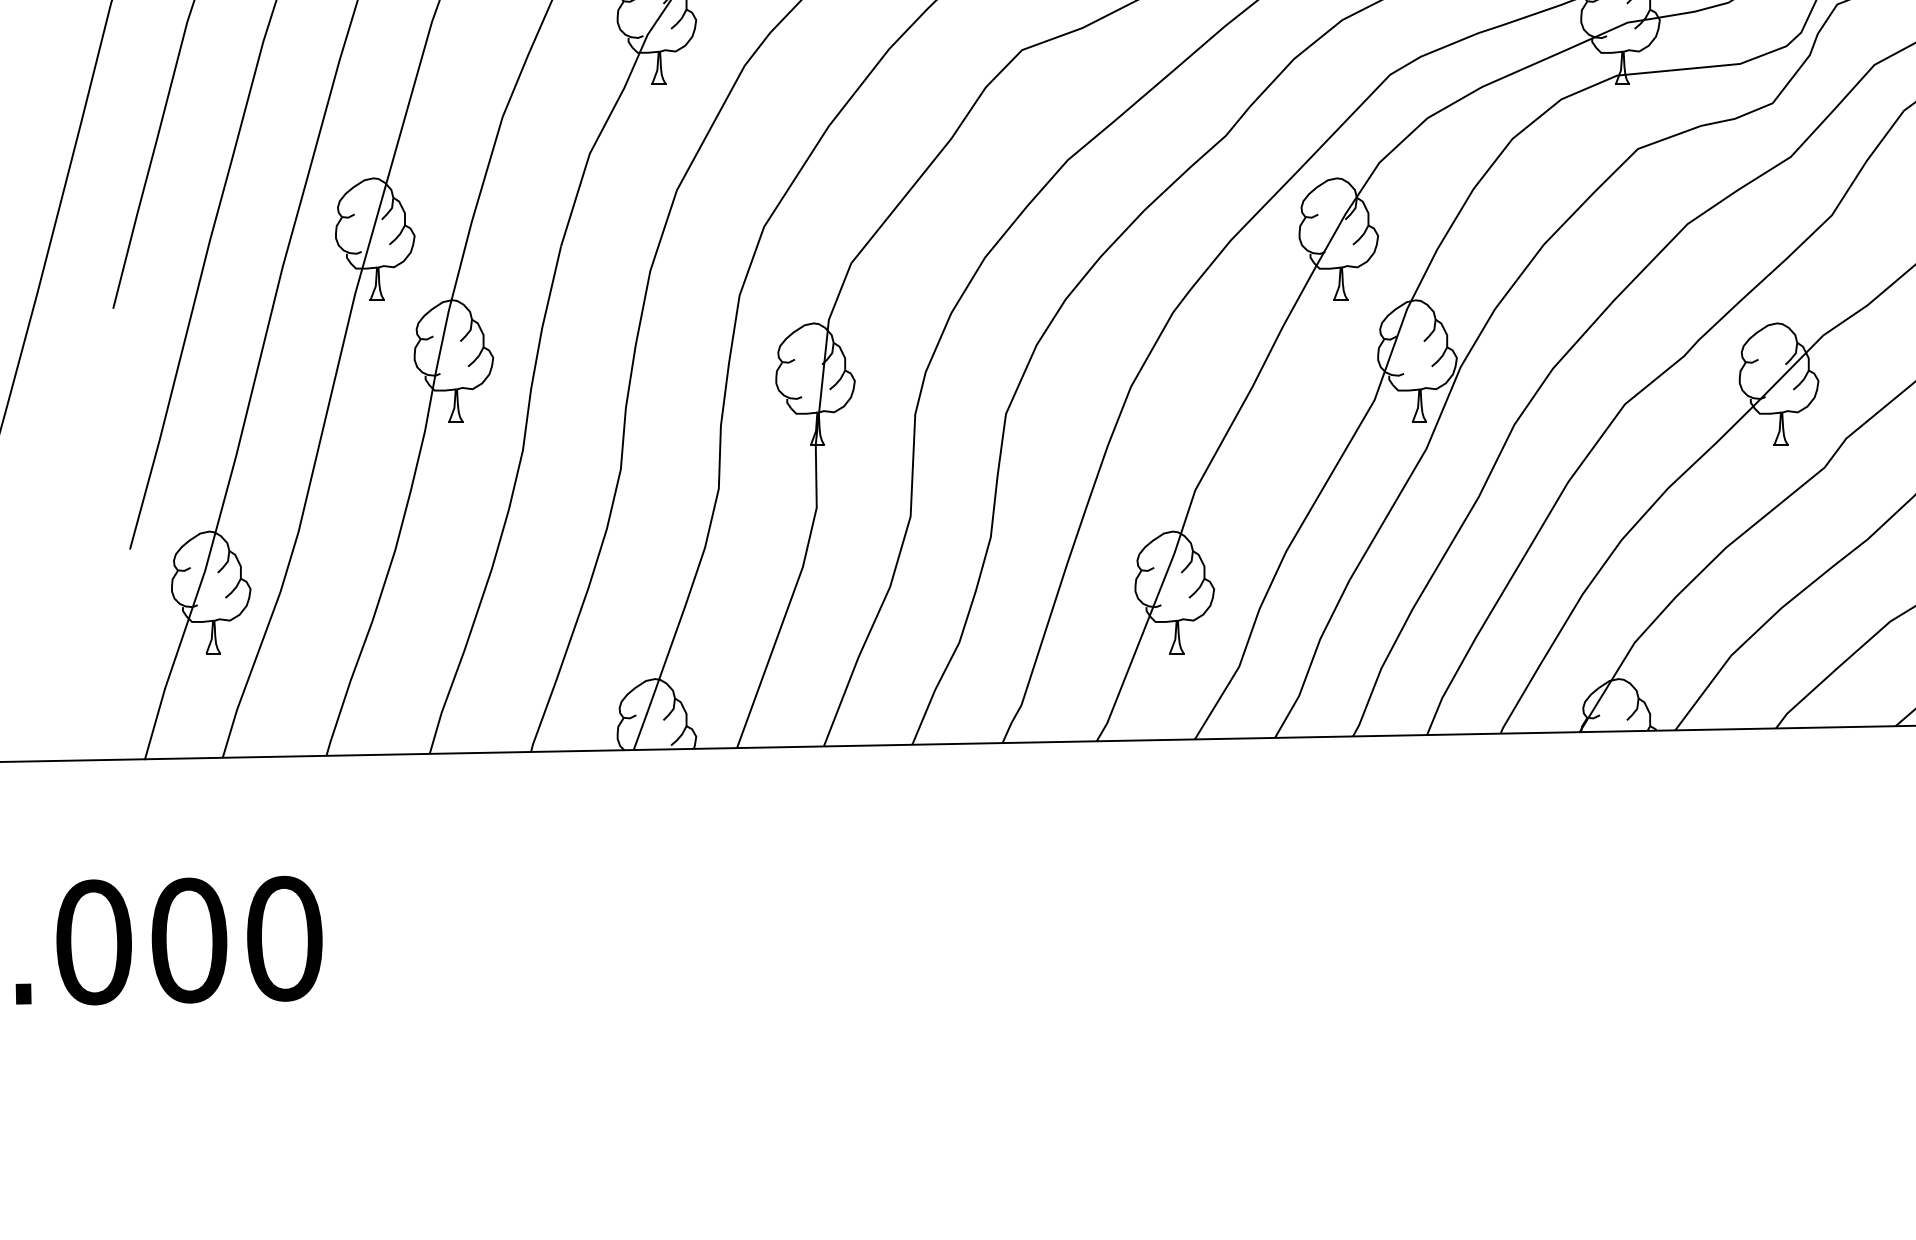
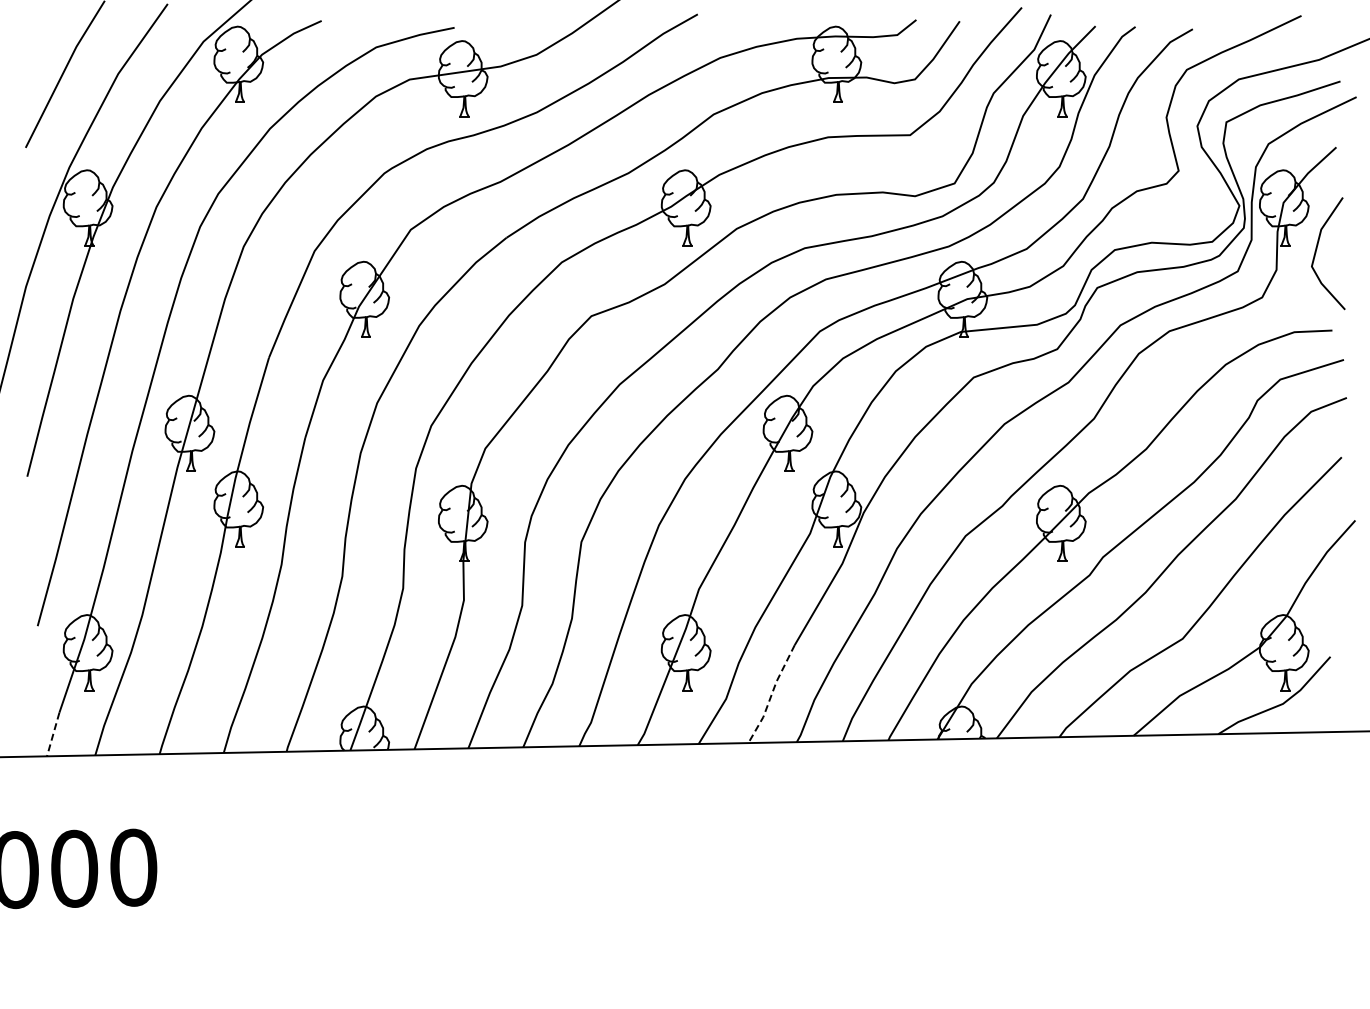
line: (1312, 659) -> (771, 694), solid -> dashed
line: (155, 724) -> (53, 734), solid -> dashed

